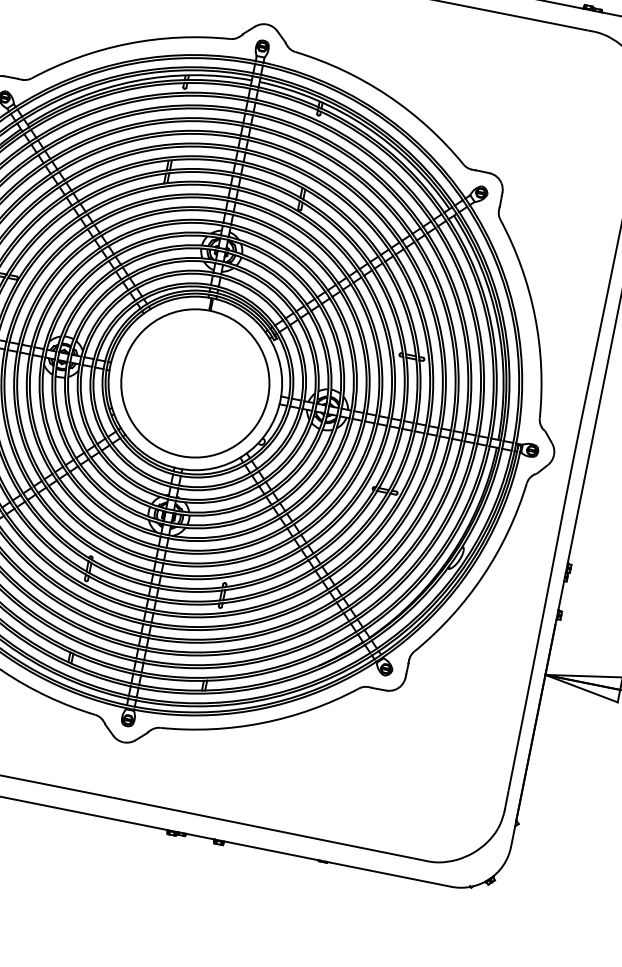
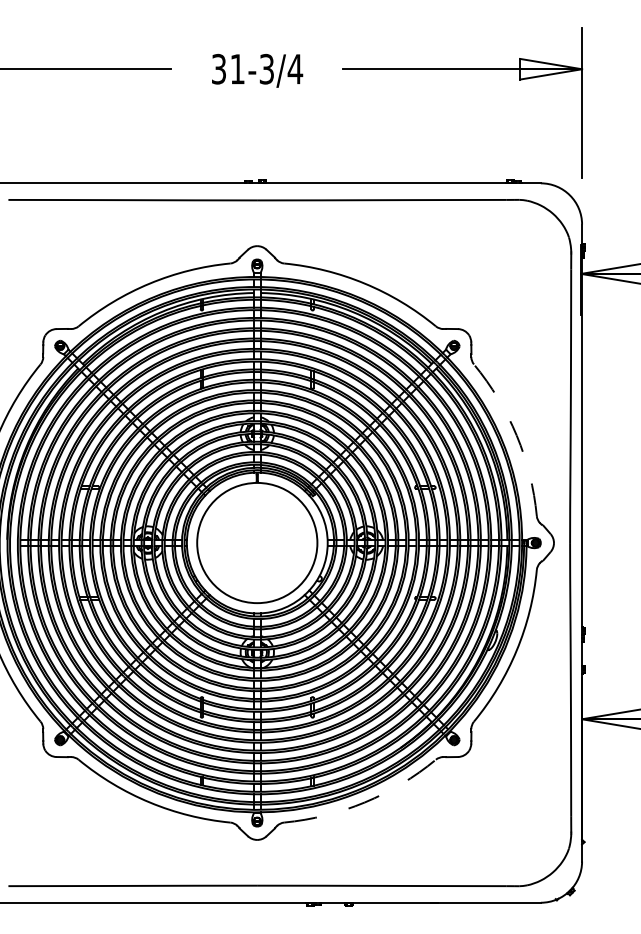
arc: (534, 316) -> (516, 435), solid -> dashed
arc: (262, 722) -> (364, 802), solid -> dashed

